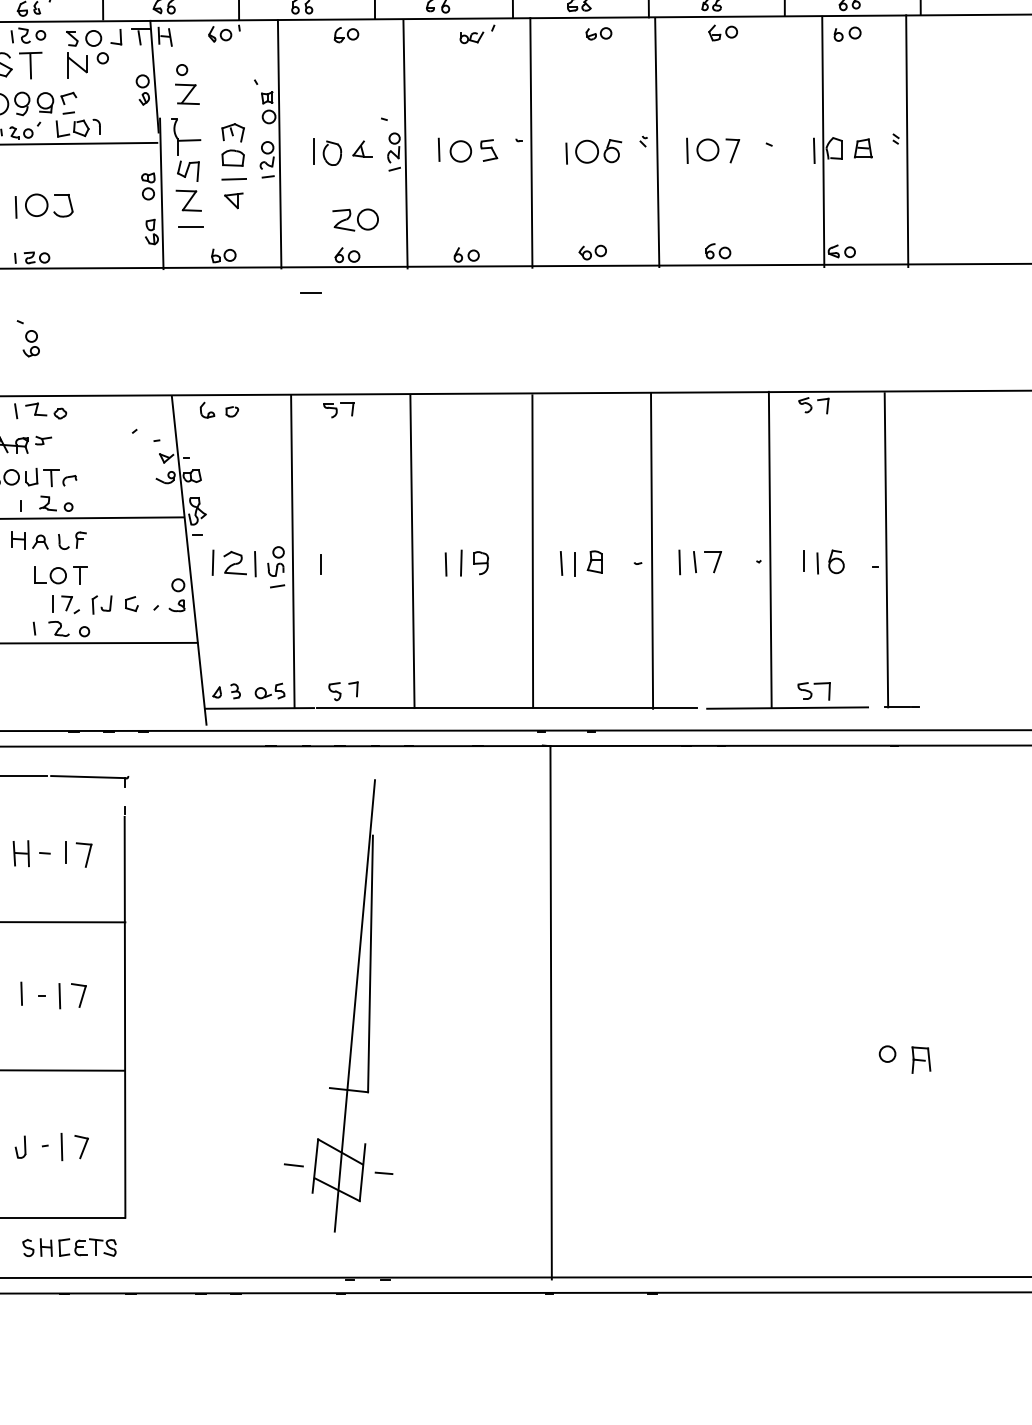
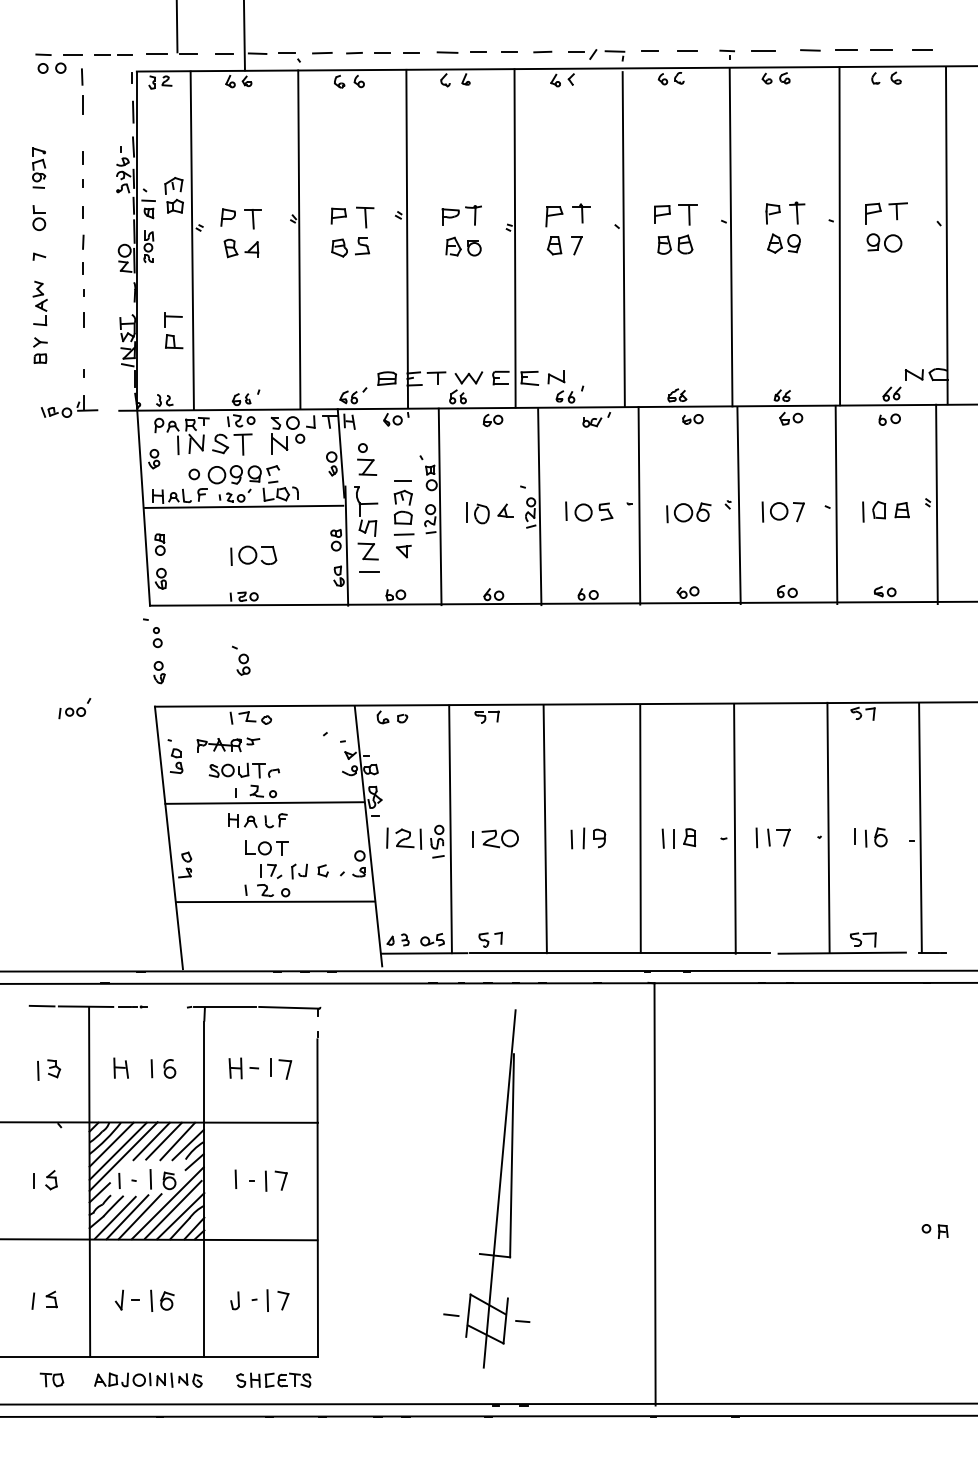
line: (823, 141) -> (836, 504), moved
part: (354, 219) -> (499, 838), moved
line: (310, 292) -> (402, 480), moved
part: (904, 1059) -> (934, 1231), size x0.62

